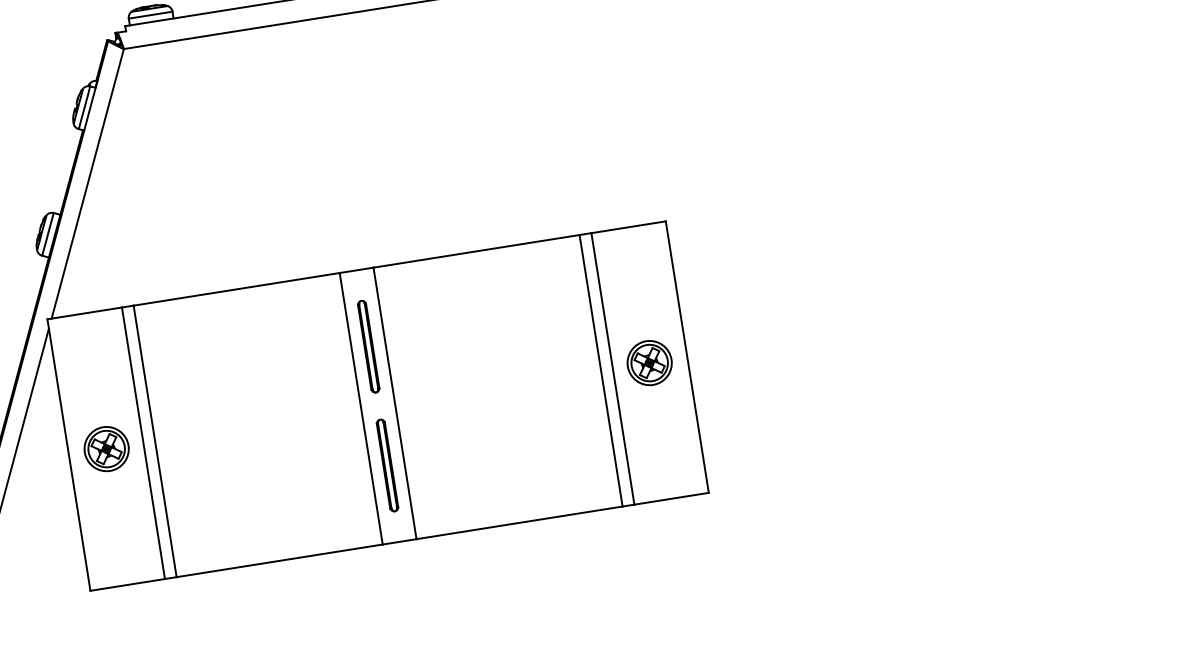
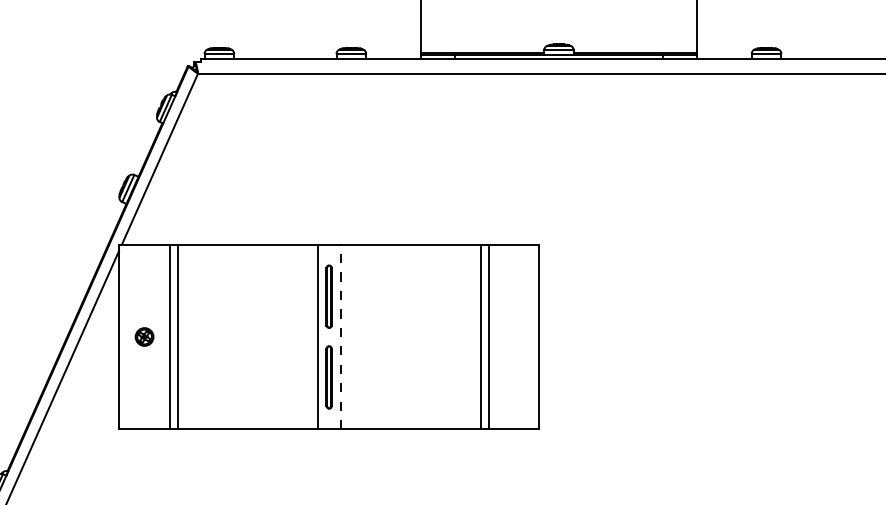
part: (649, 362) -> (513, 336), removed
line: (394, 402) -> (340, 336), solid -> dashed
part: (106, 448) -> (144, 336), size x0.6

